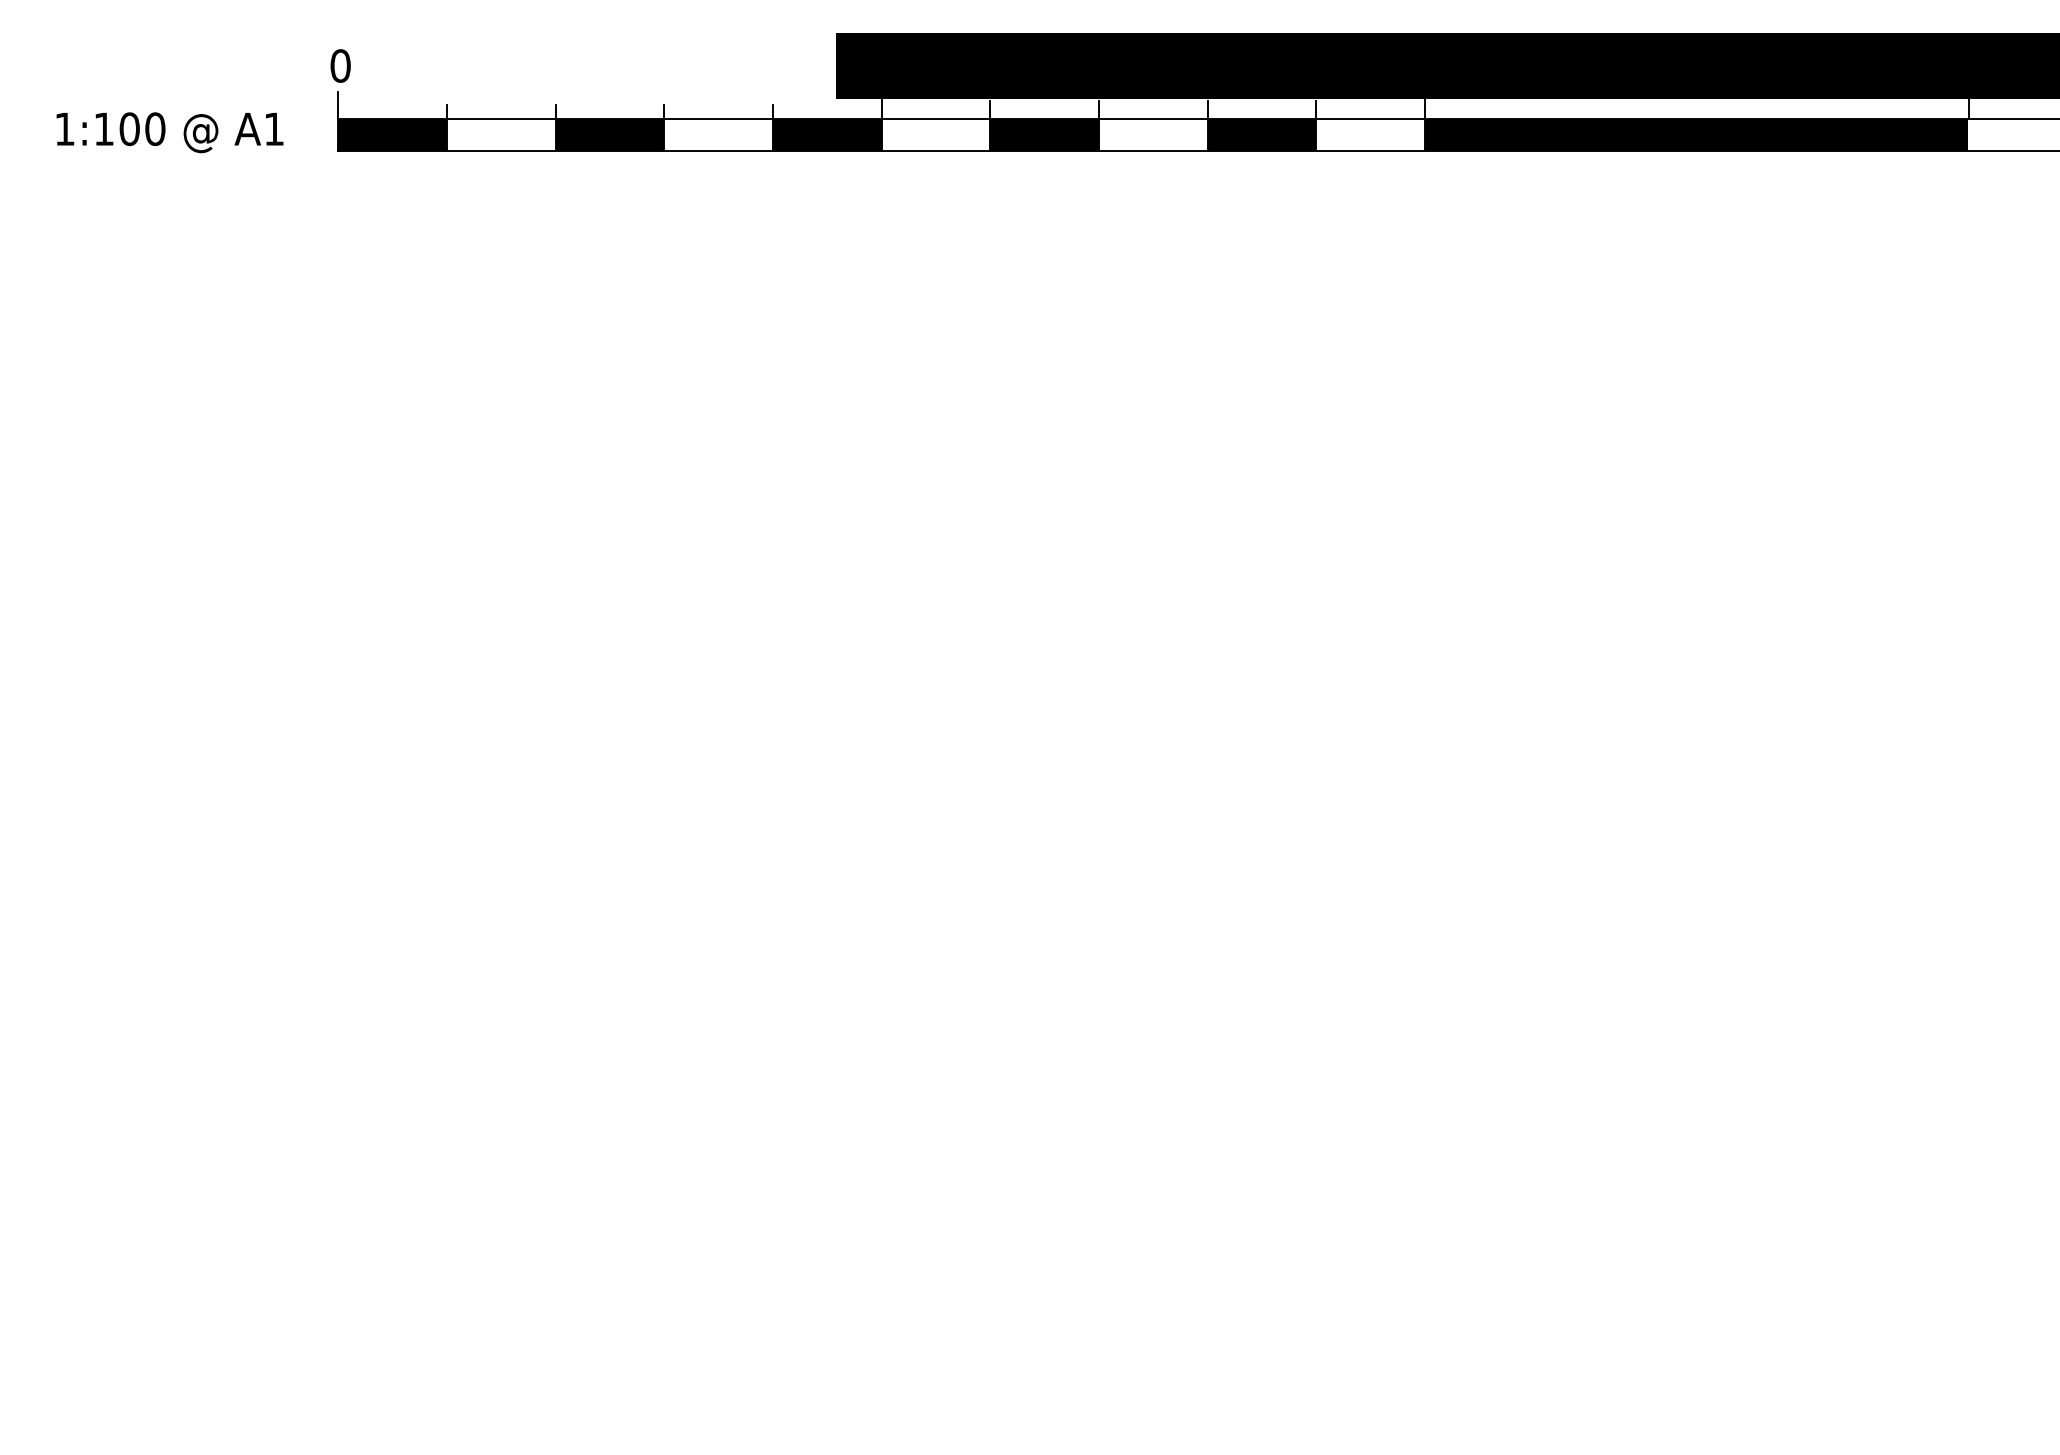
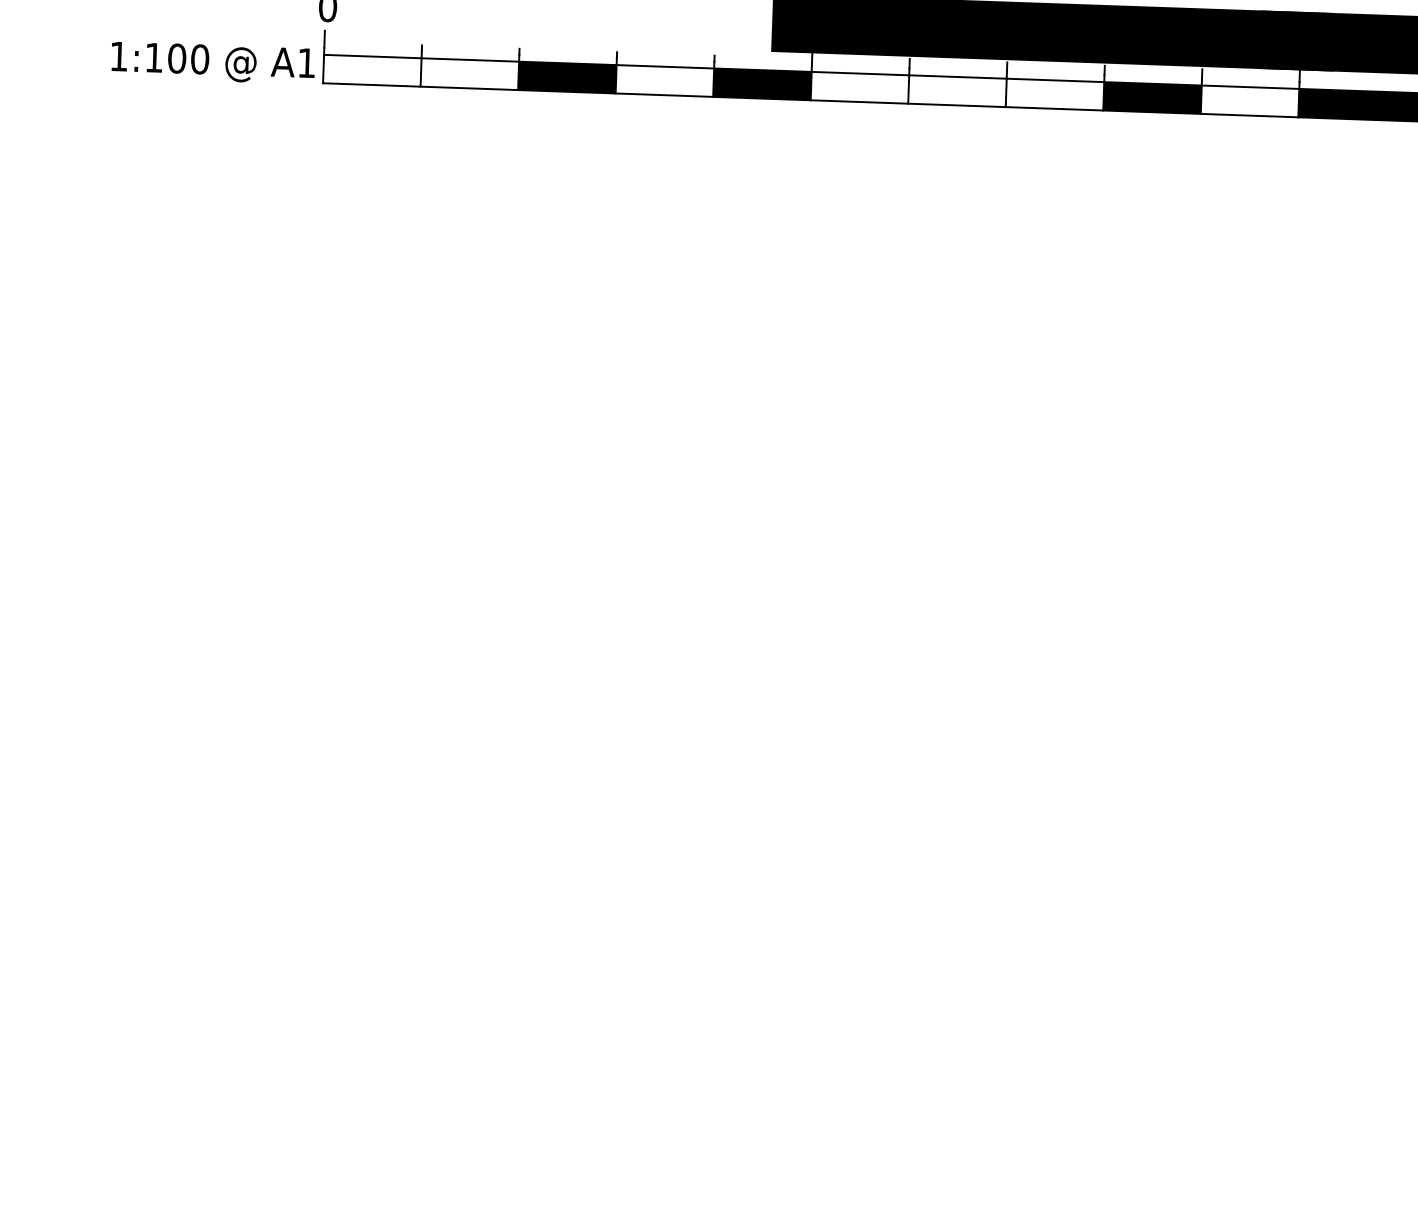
text: (169, 132) -> (212, 62), moved
fill: (392, 134) -> (372, 70), removed
fill: (1044, 134) -> (957, 90), removed

